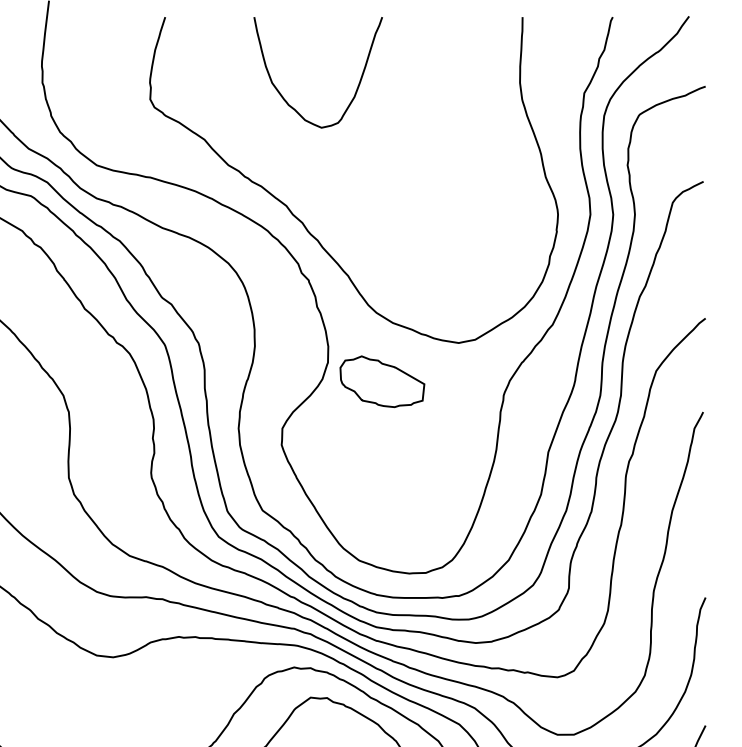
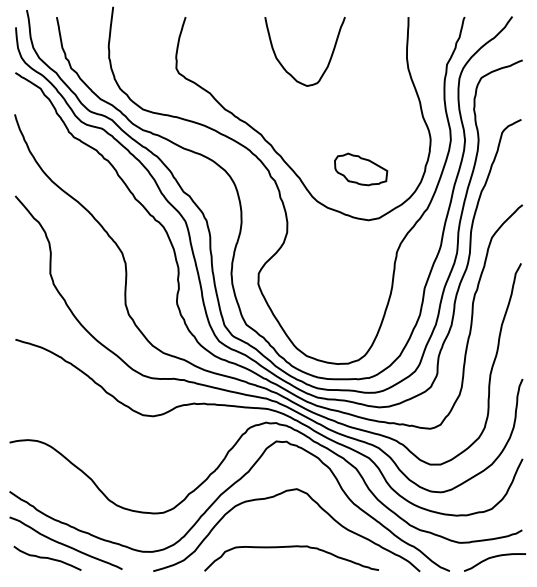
curve: (288, 101) -> (286, 69), moved
part: (383, 381) -> (361, 169), moved

